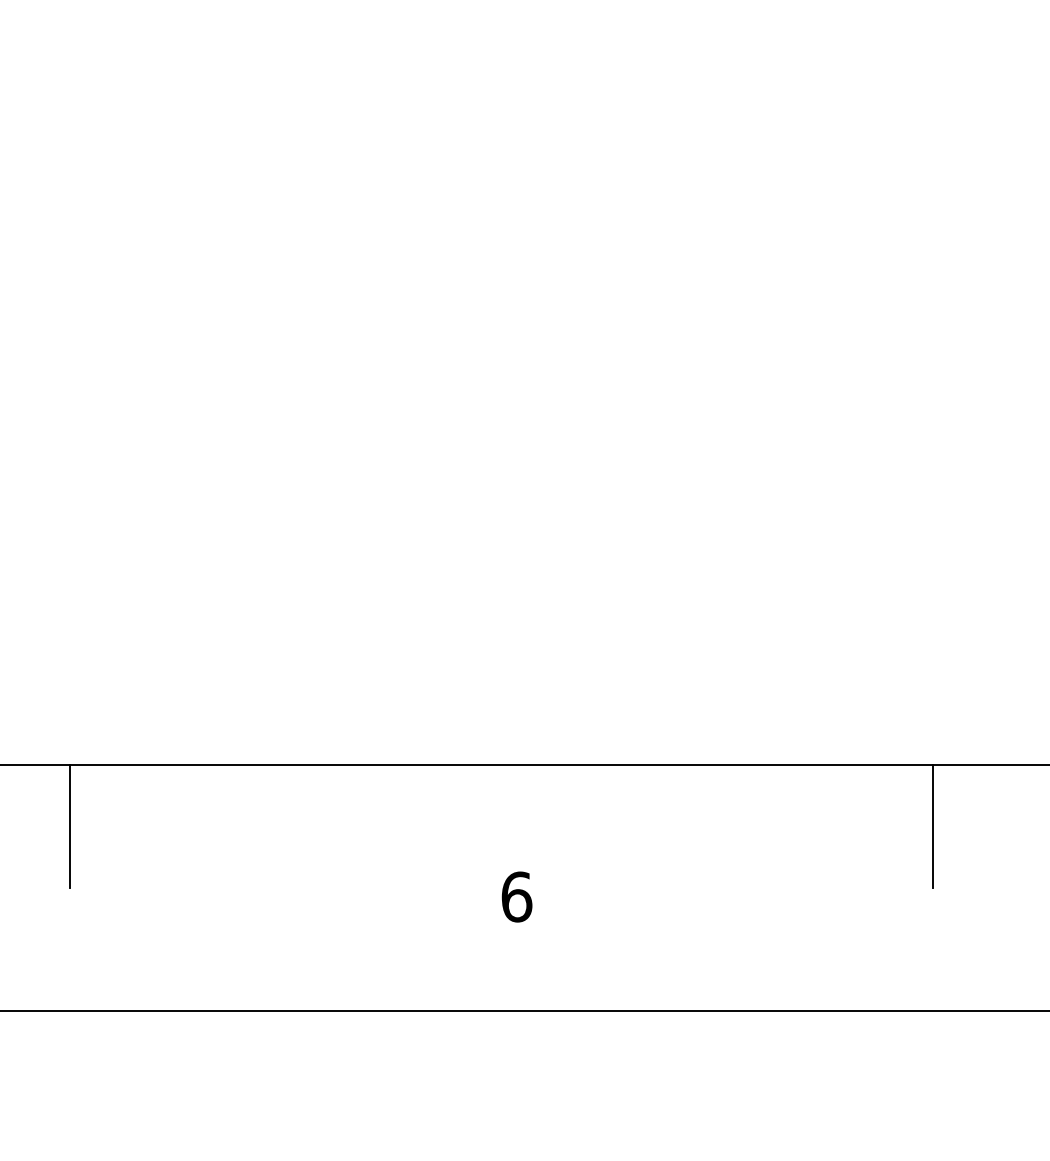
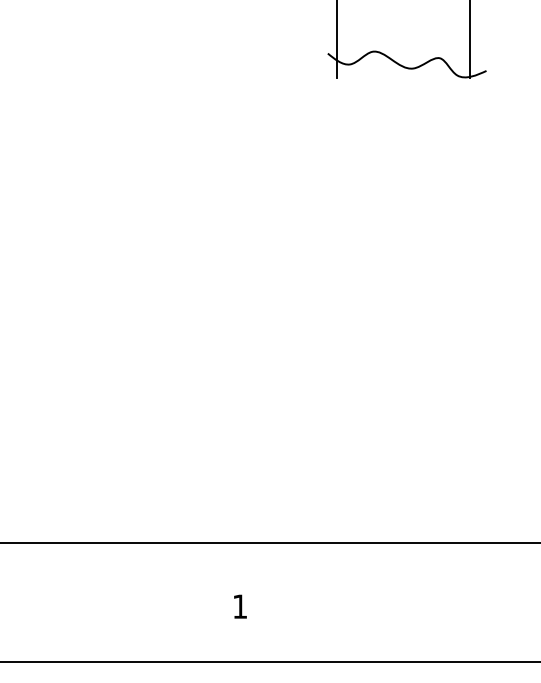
line: (69, 826) -> (23, 572), removed
line: (932, 826) -> (441, 572), removed
text: (517, 896) -> (240, 606), 6 -> 1

